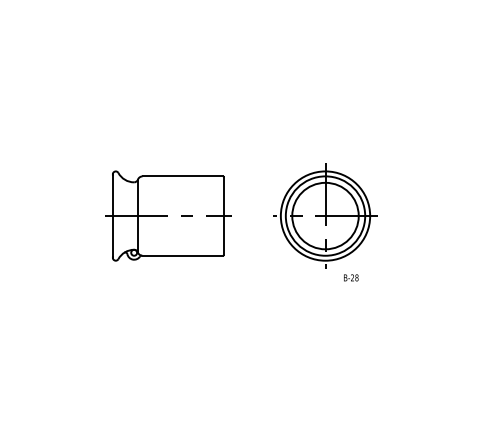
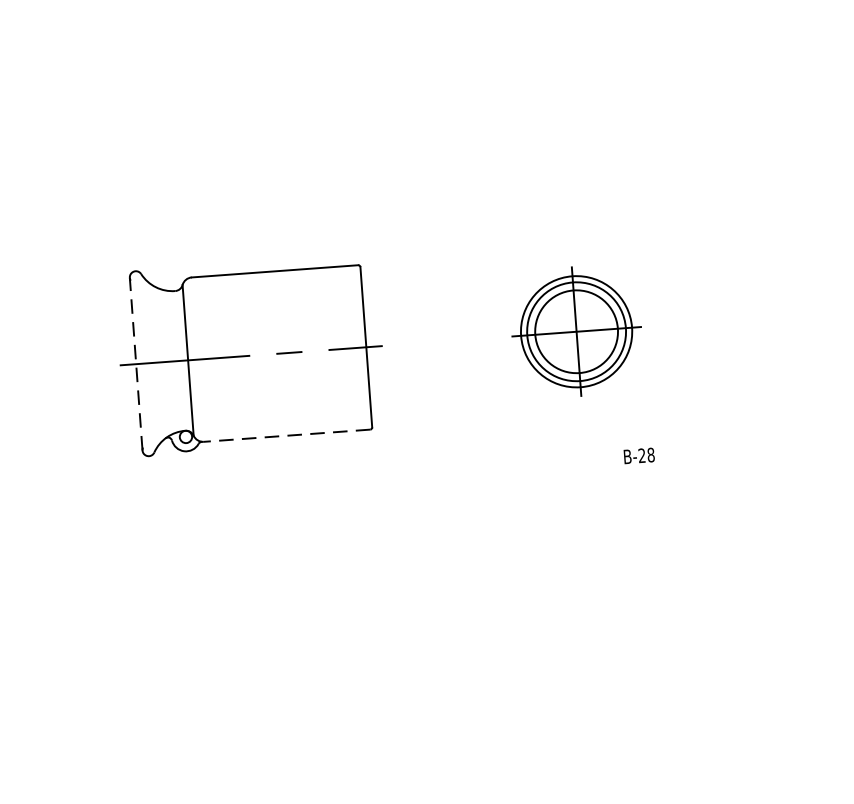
part: (325, 215) -> (576, 330), size x0.6
line: (112, 216) -> (135, 365), solid -> dashed
line: (182, 255) -> (286, 435), solid -> dashed

